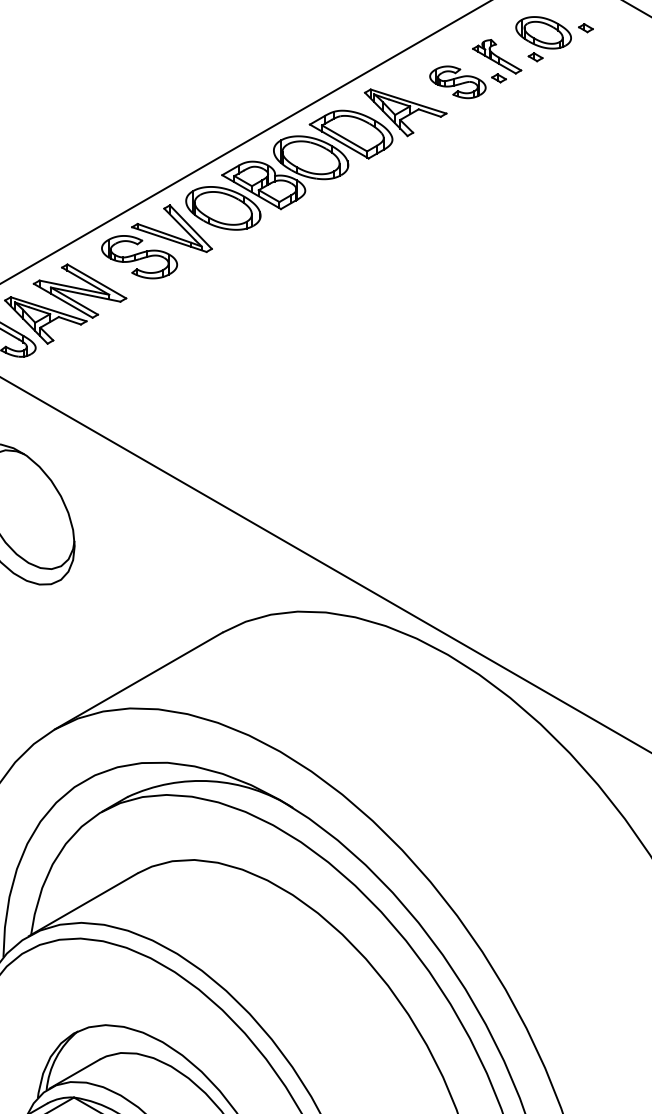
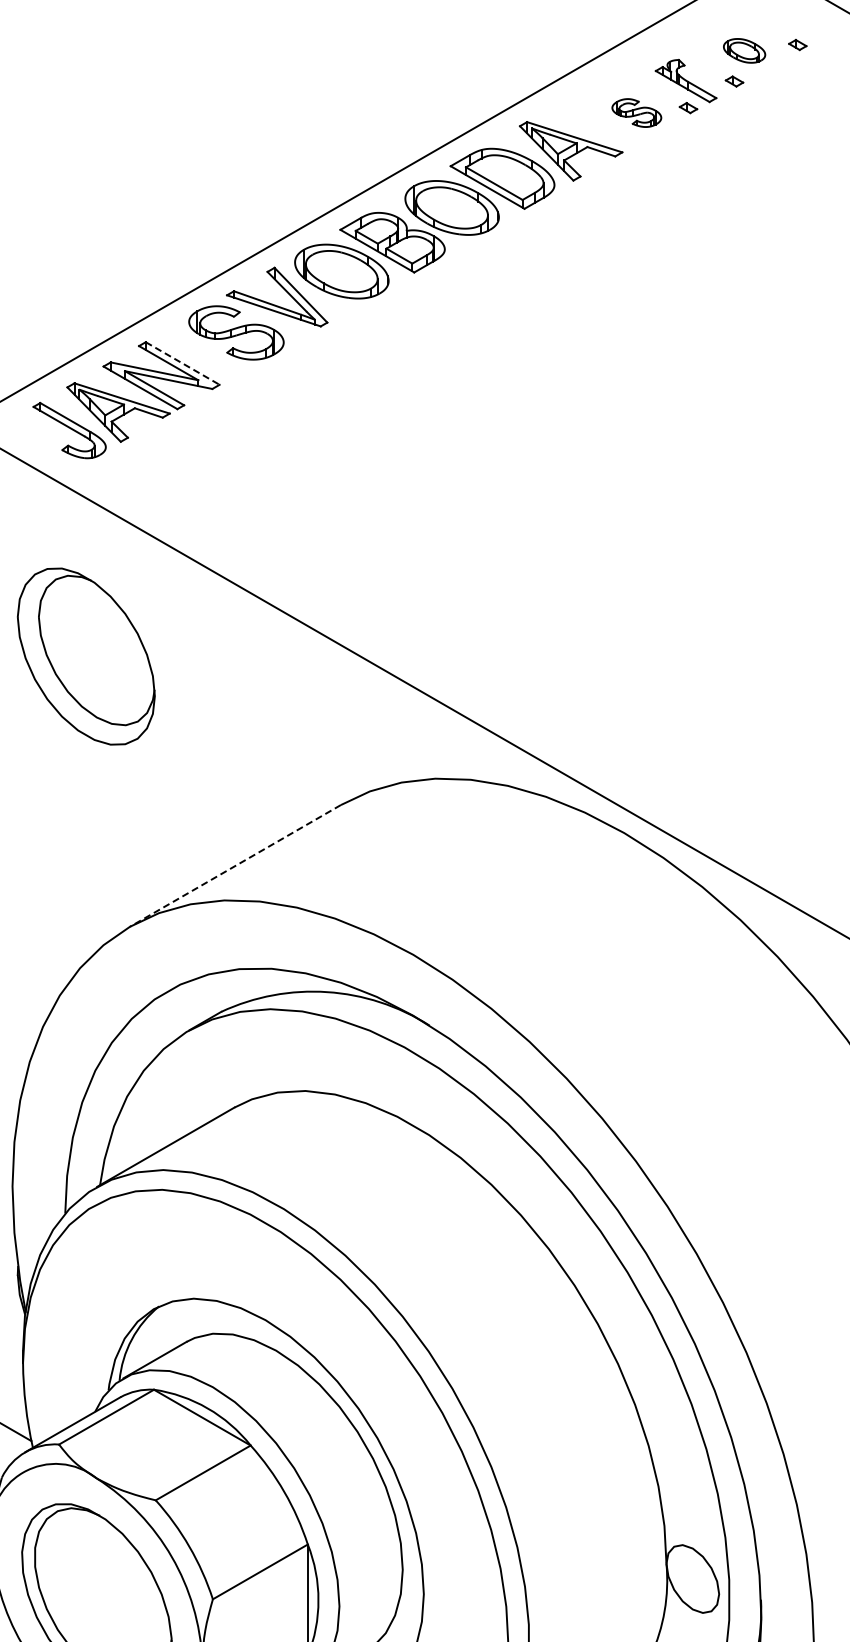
part: (543, 32) -> (744, 50), size x0.6
part: (457, 81) -> (636, 112), size x0.7
line: (96, 281) -> (182, 363), solid -> dashed
line: (138, 680) -> (235, 865), solid -> dashed

